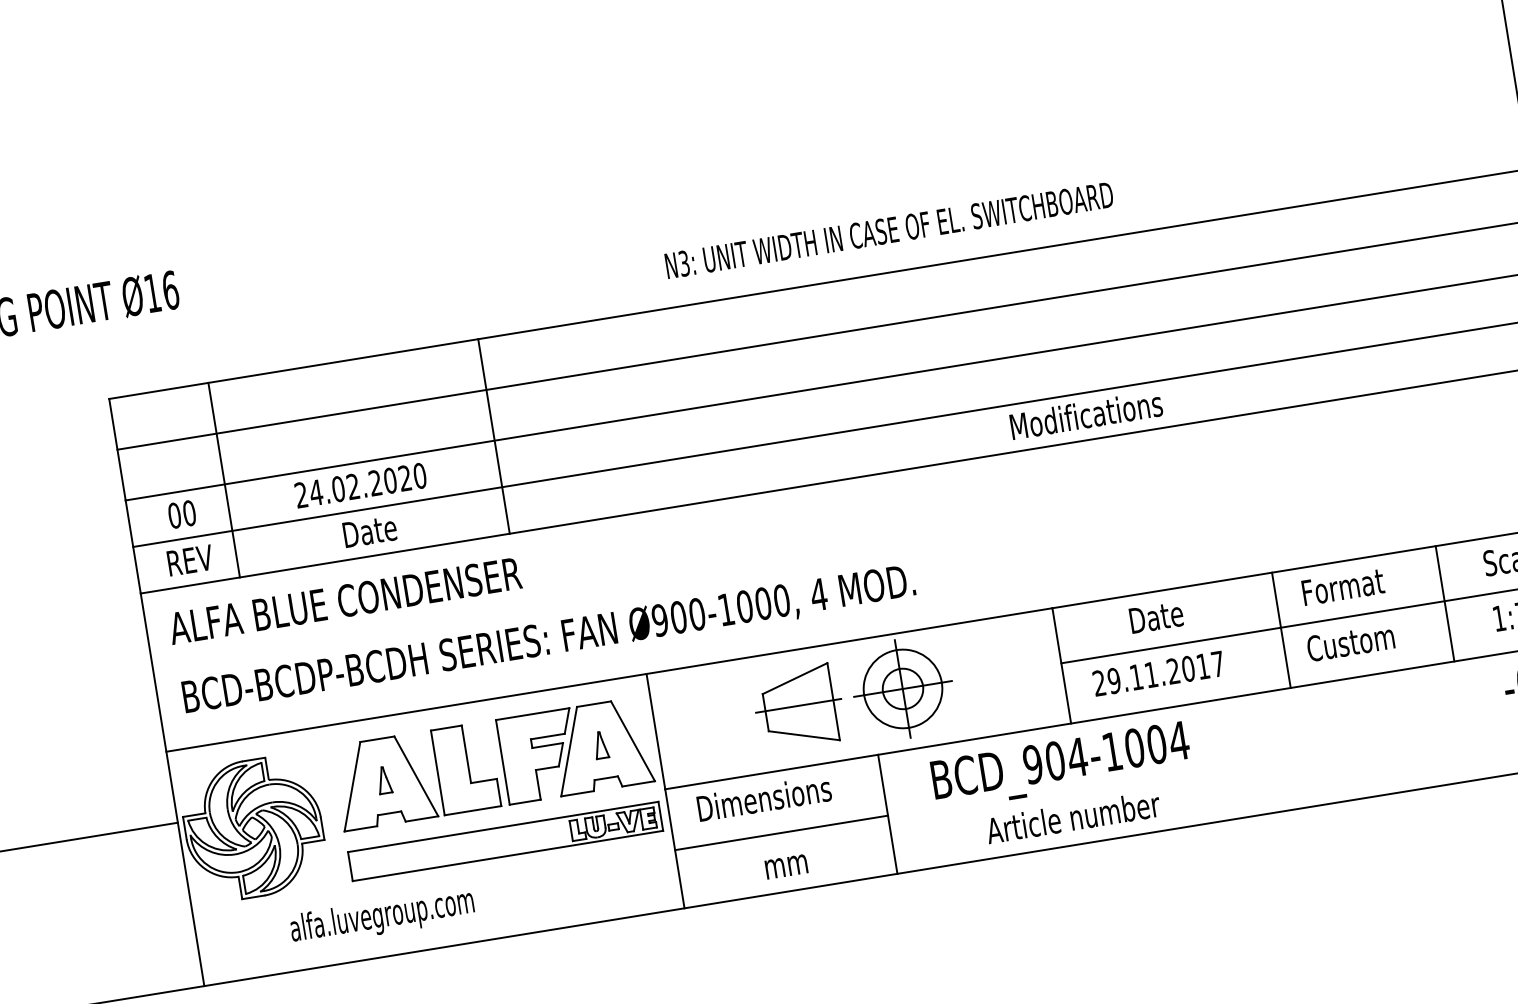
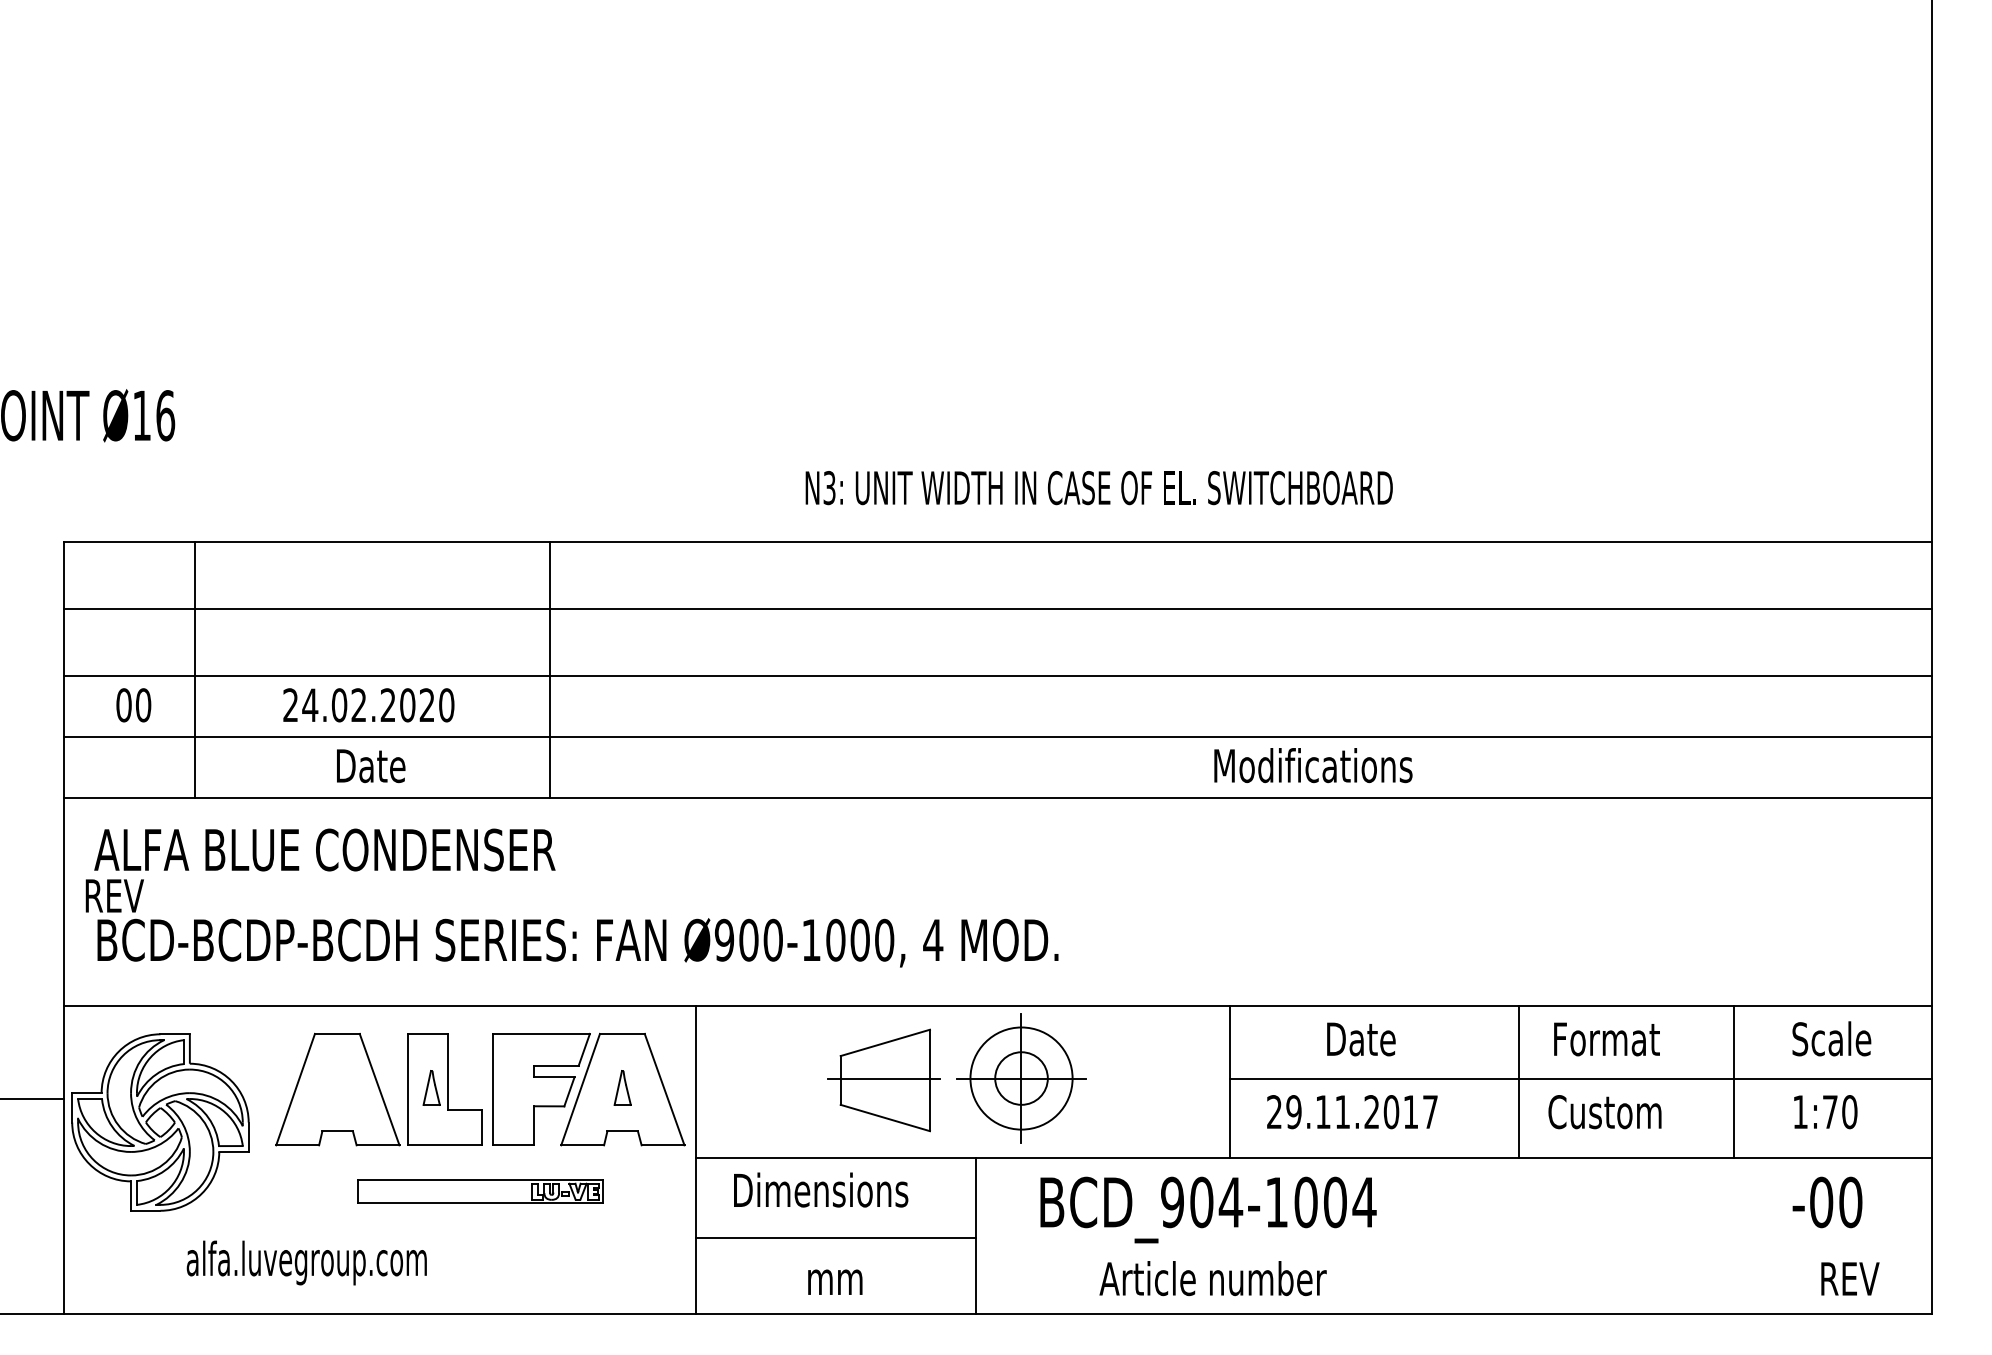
text: (190, 560) -> (114, 895), moved
part: (384, 780) -> (431, 1087), moved
part: (505, 841) -> (480, 1191), size x0.6

